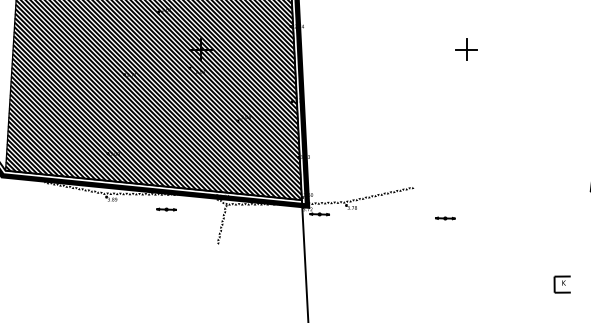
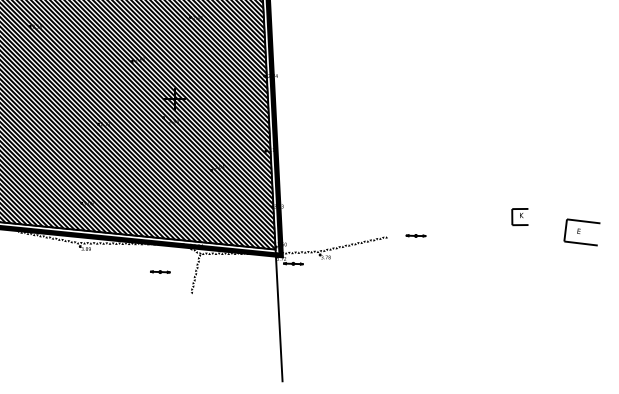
part: (466, 50) -> (440, 99), removed
line: (166, 209) -> (160, 271), moved
line: (444, 218) -> (415, 235), moved
part: (561, 285) -> (519, 217), moved

